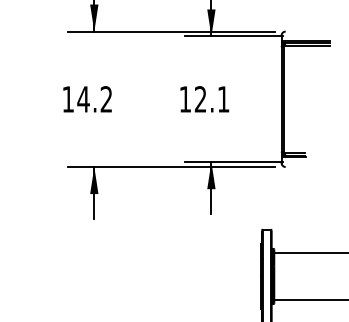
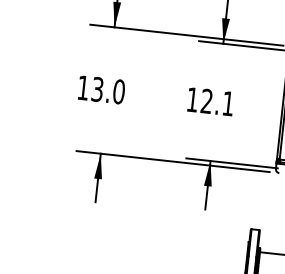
text: (94, 99) -> (107, 90), 14.2 -> 13.0

